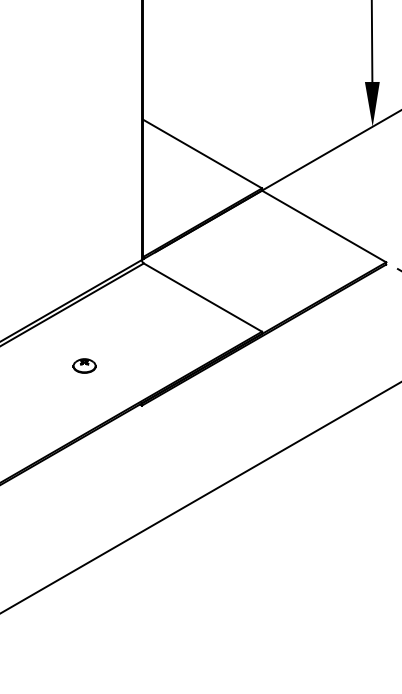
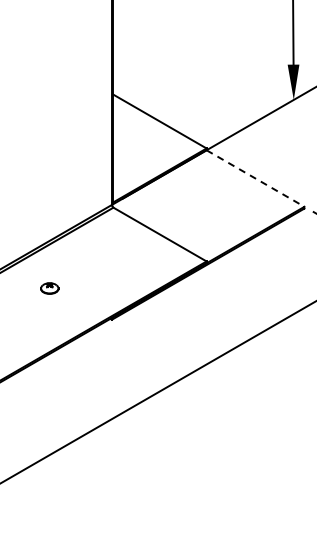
line: (324, 226) -> (255, 178), solid -> dashed
part: (84, 366) -> (49, 288), moved

